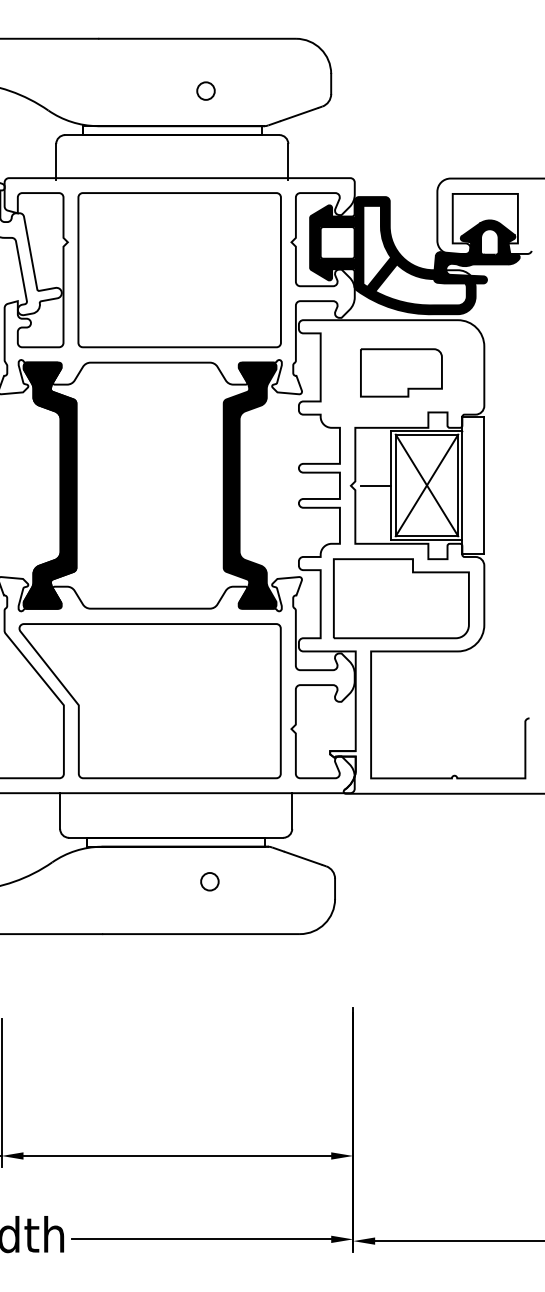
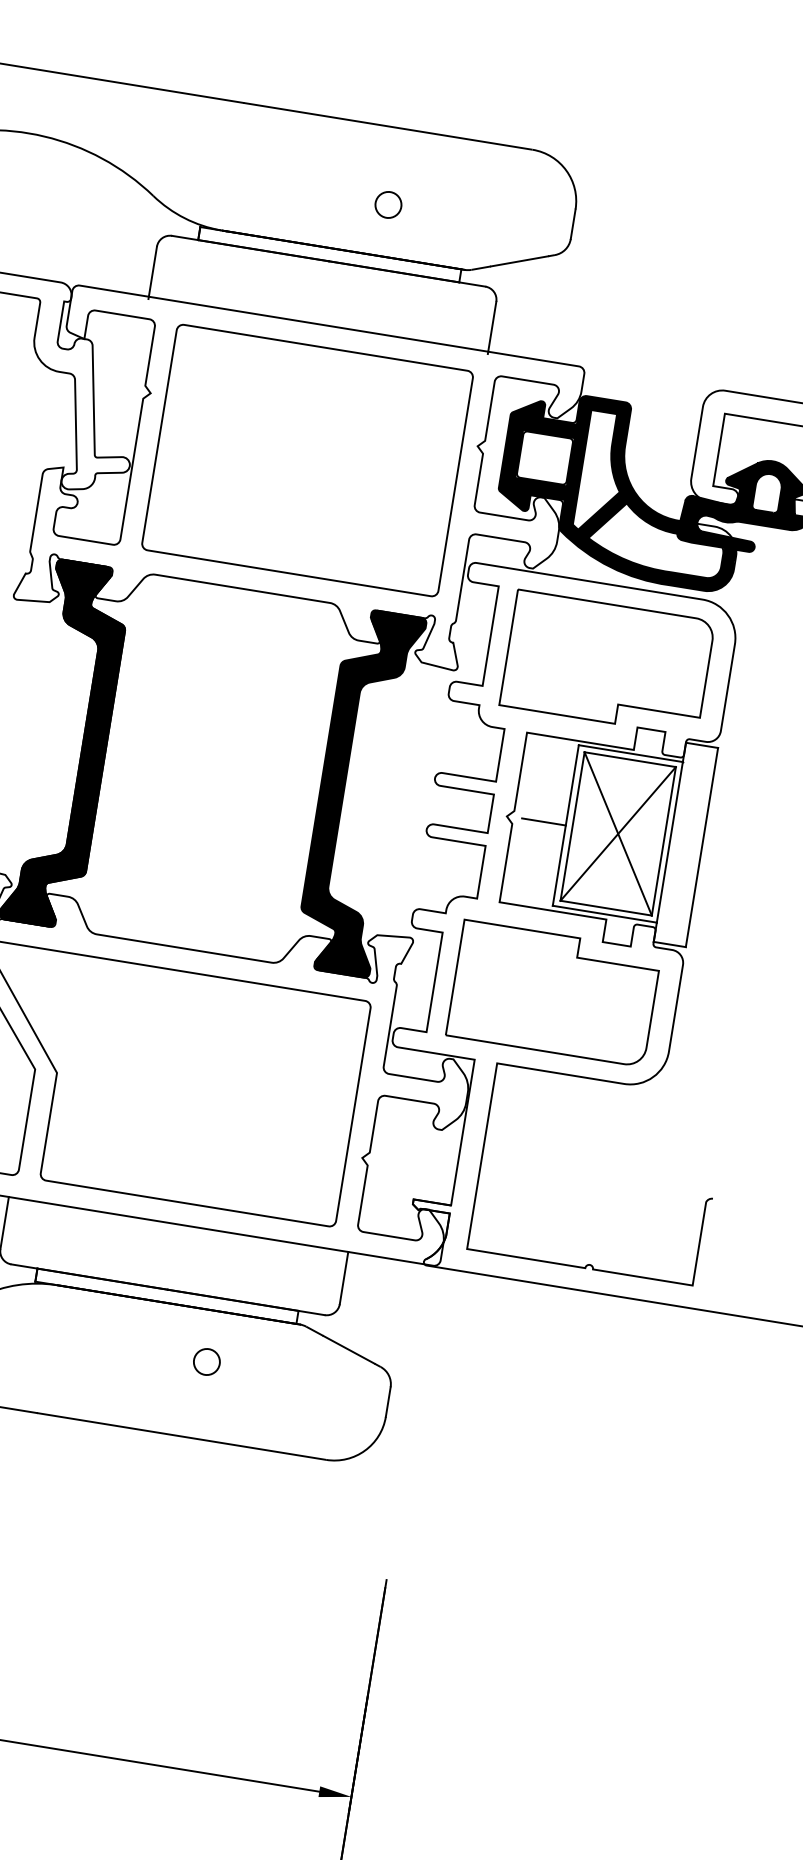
part: (401, 372) -> (607, 662), size x1.67

